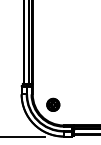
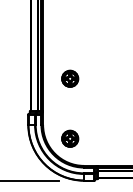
part: (53, 59) -> (70, 78), added

